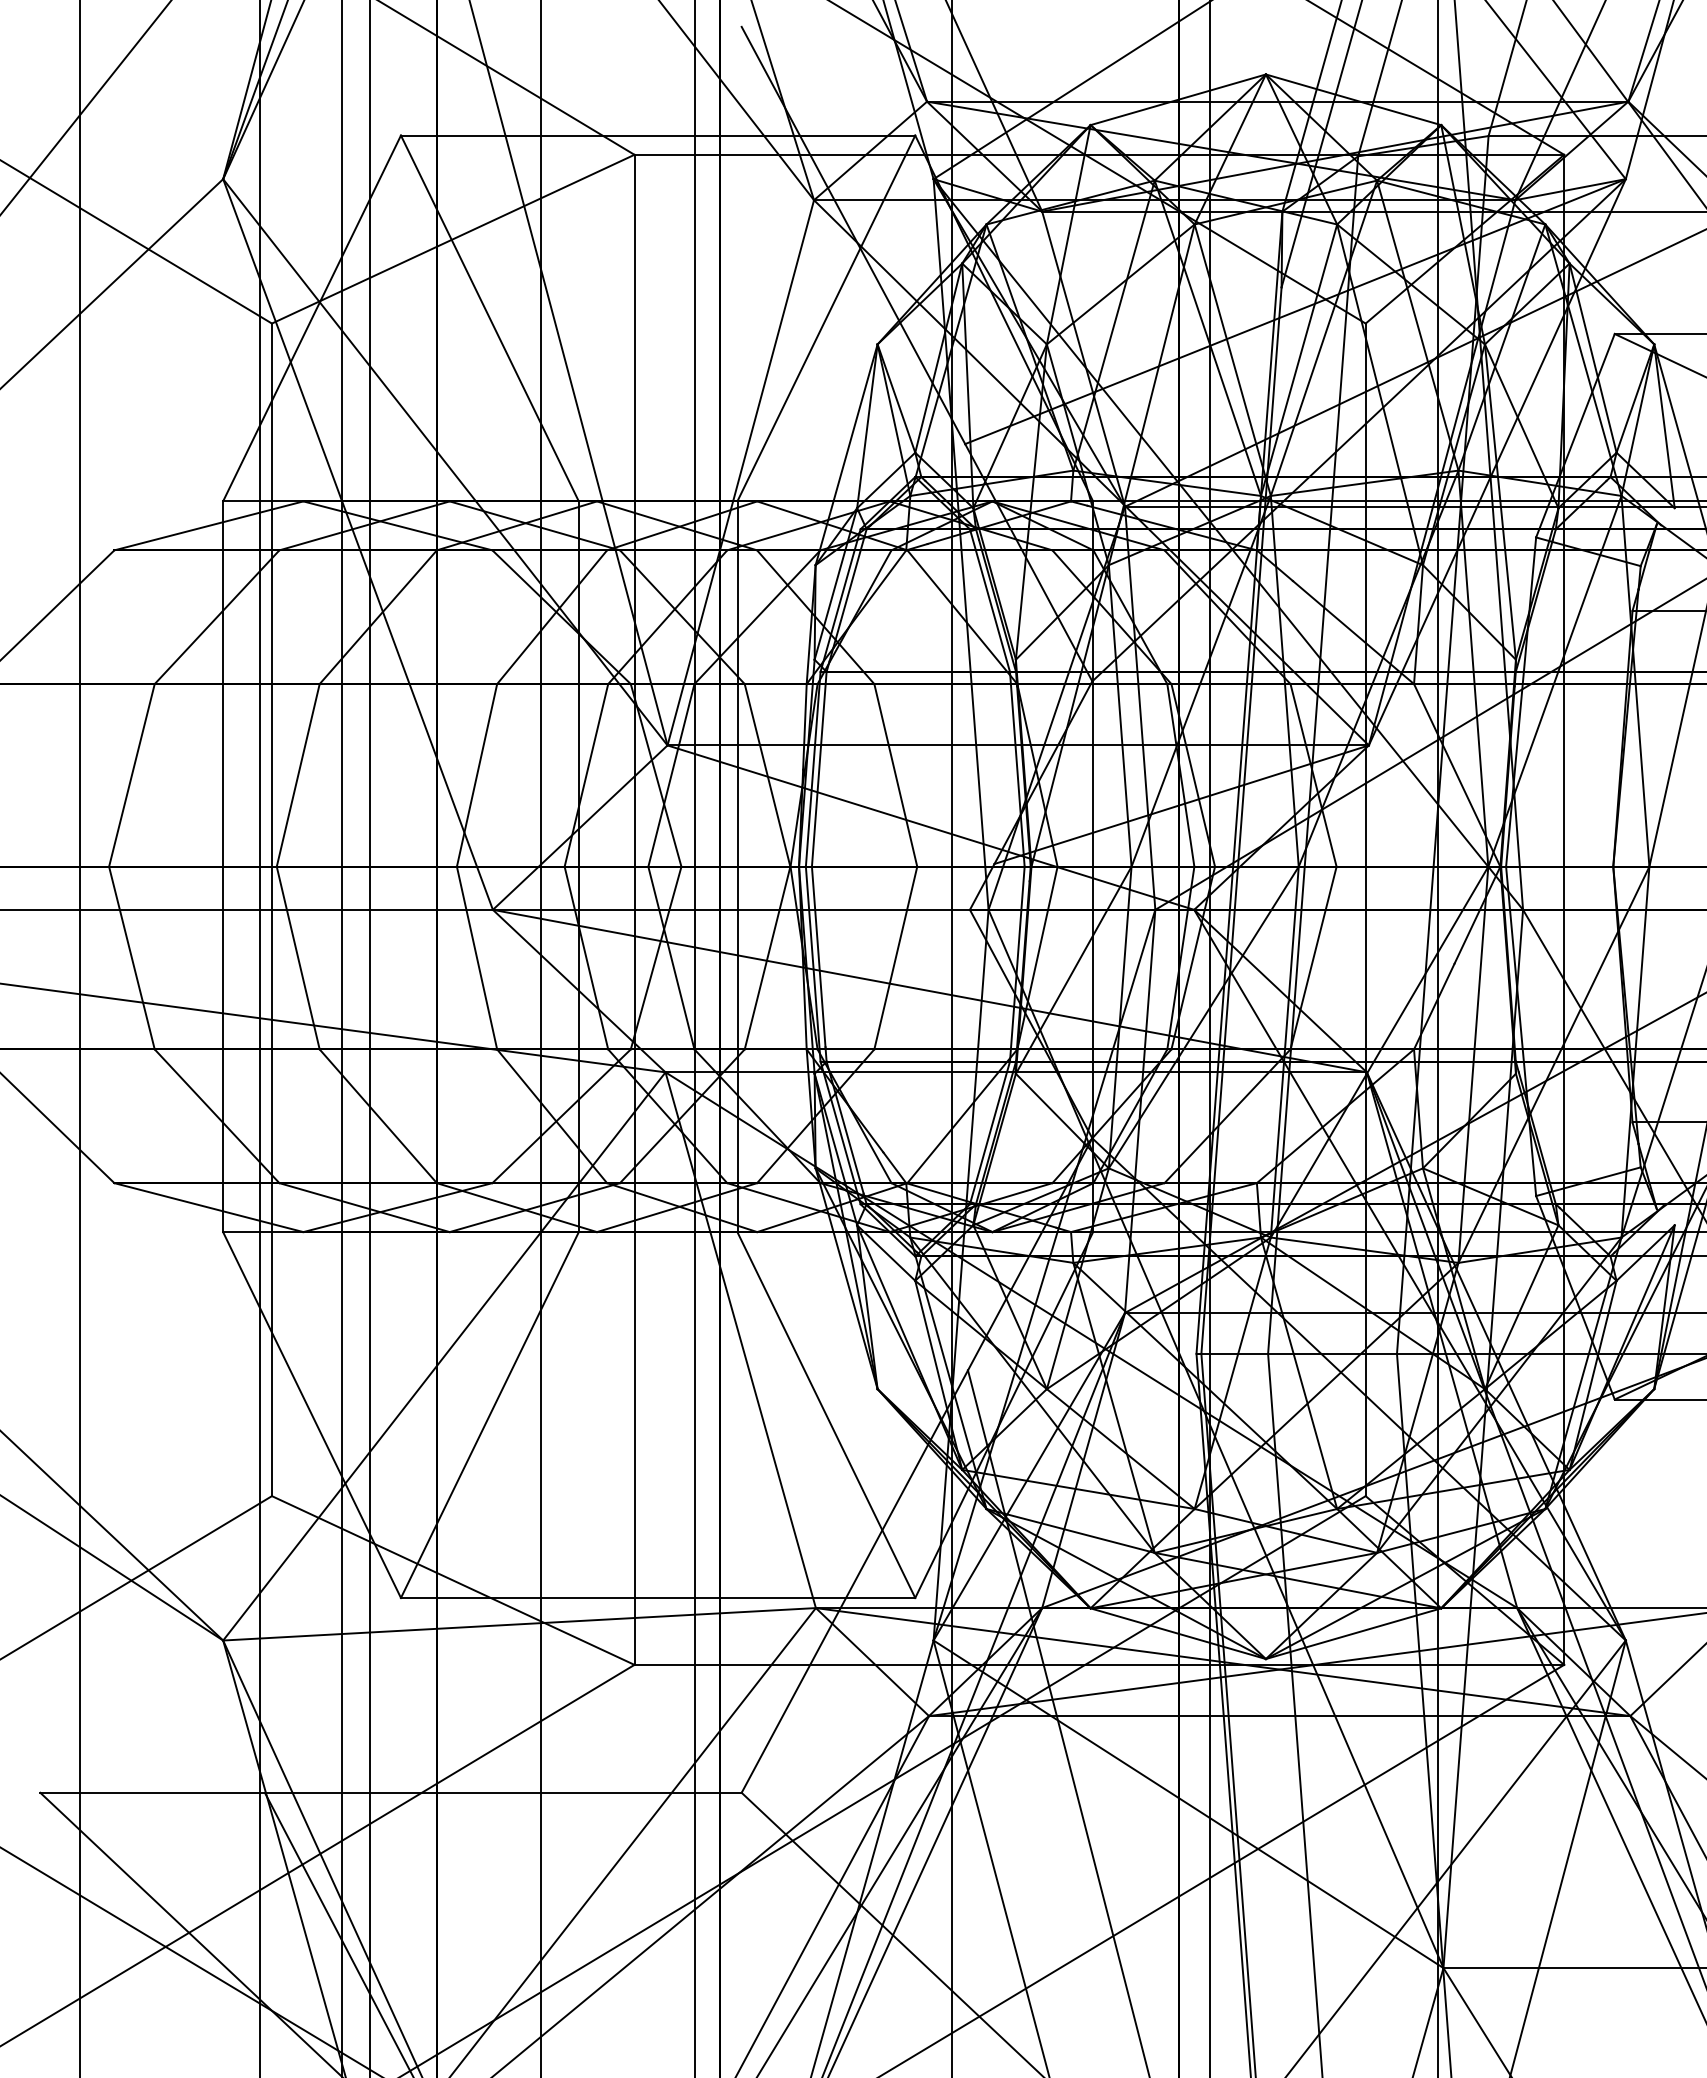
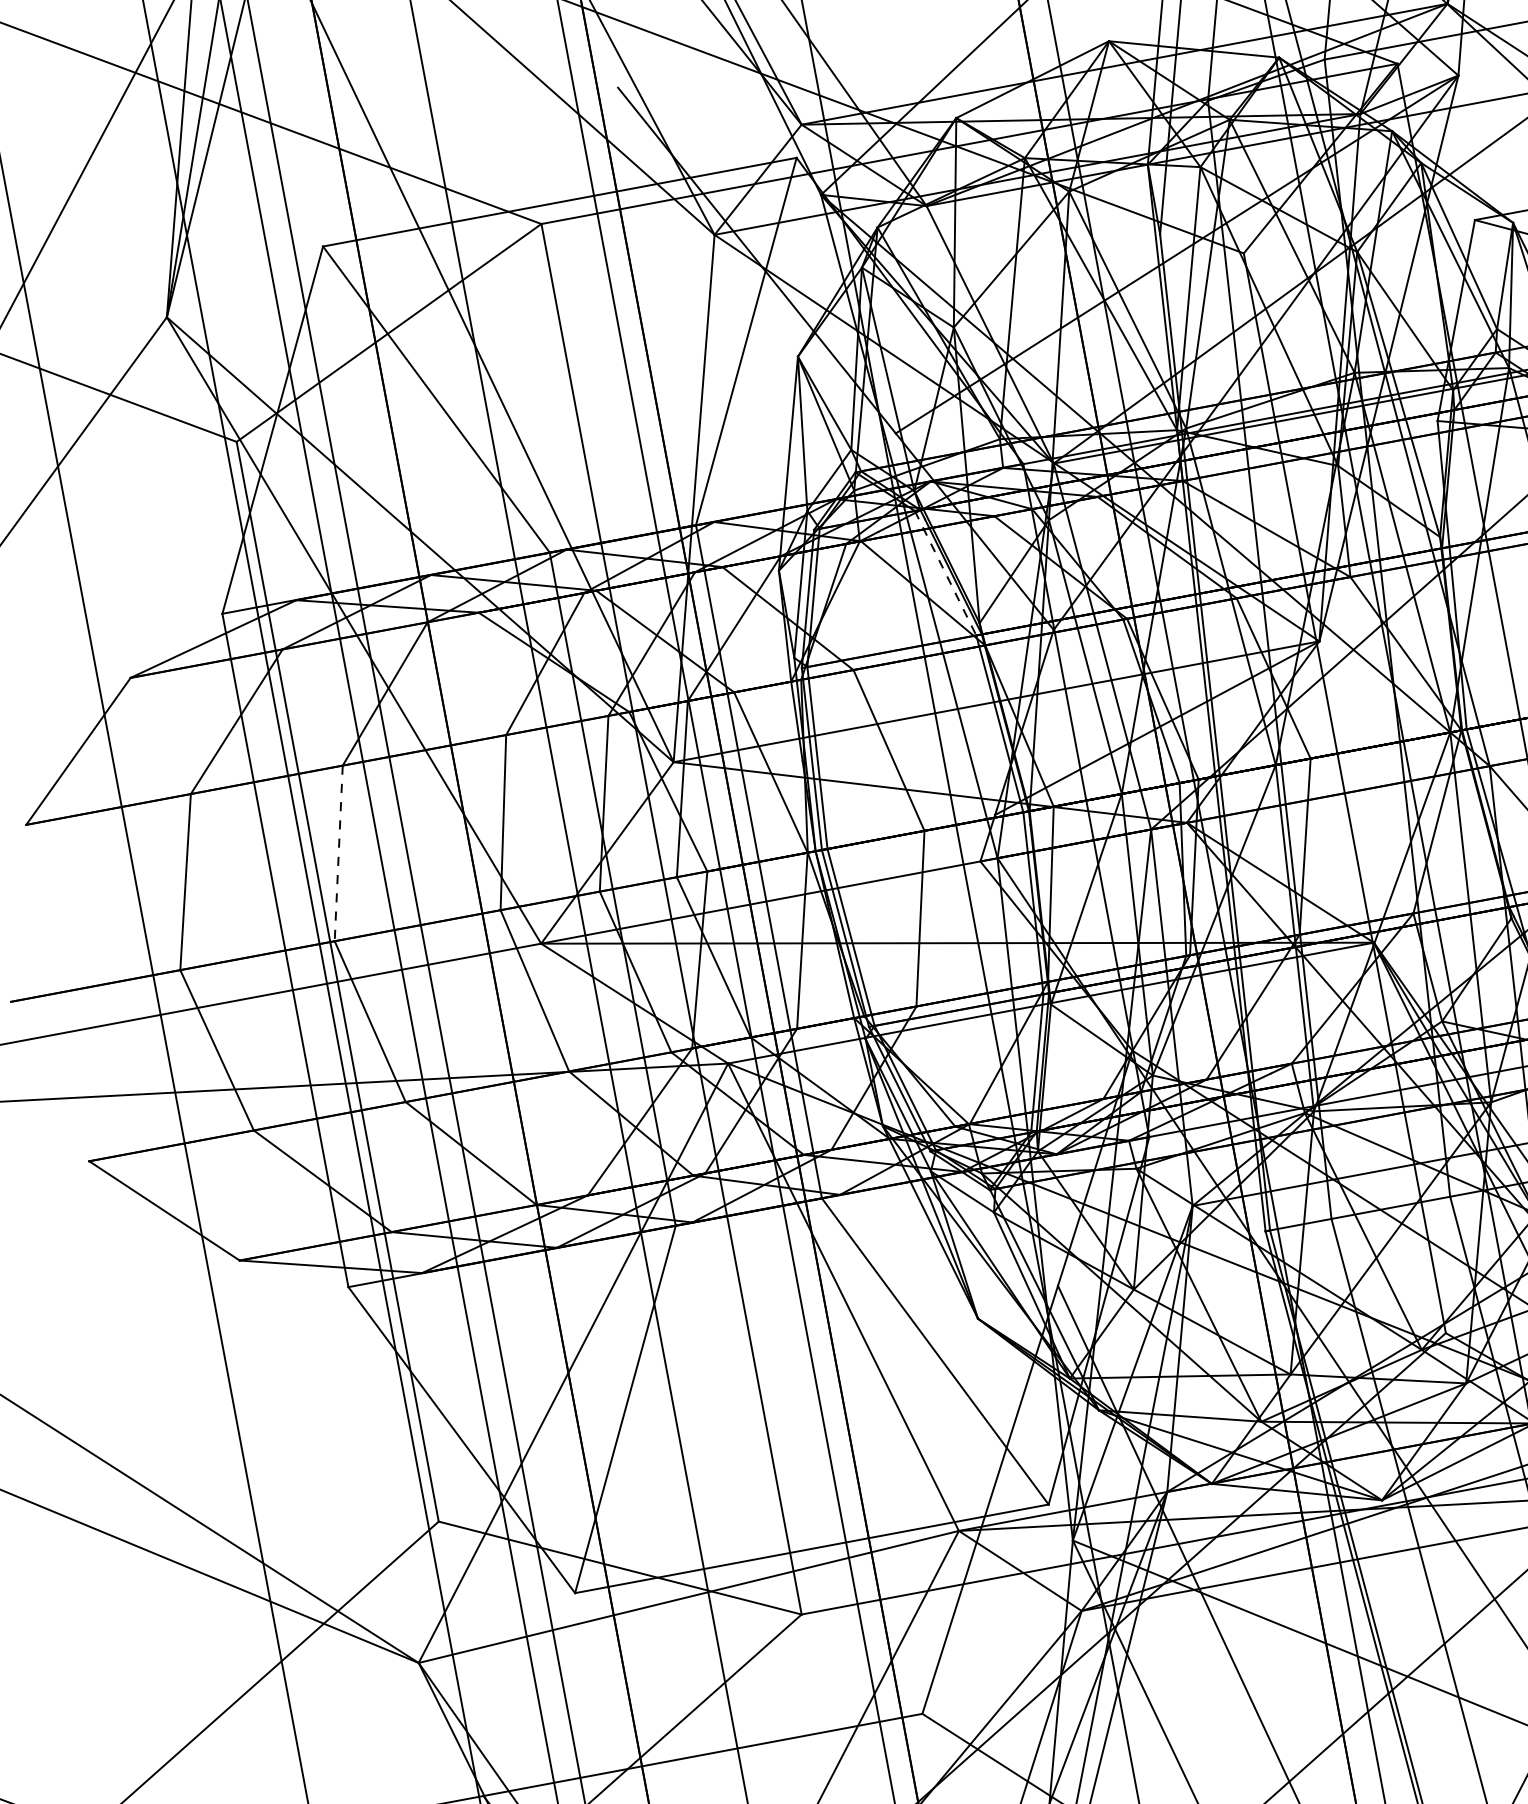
line: (990, 601) -> (946, 574), solid -> dashed
line: (298, 775) -> (339, 853), solid -> dashed

